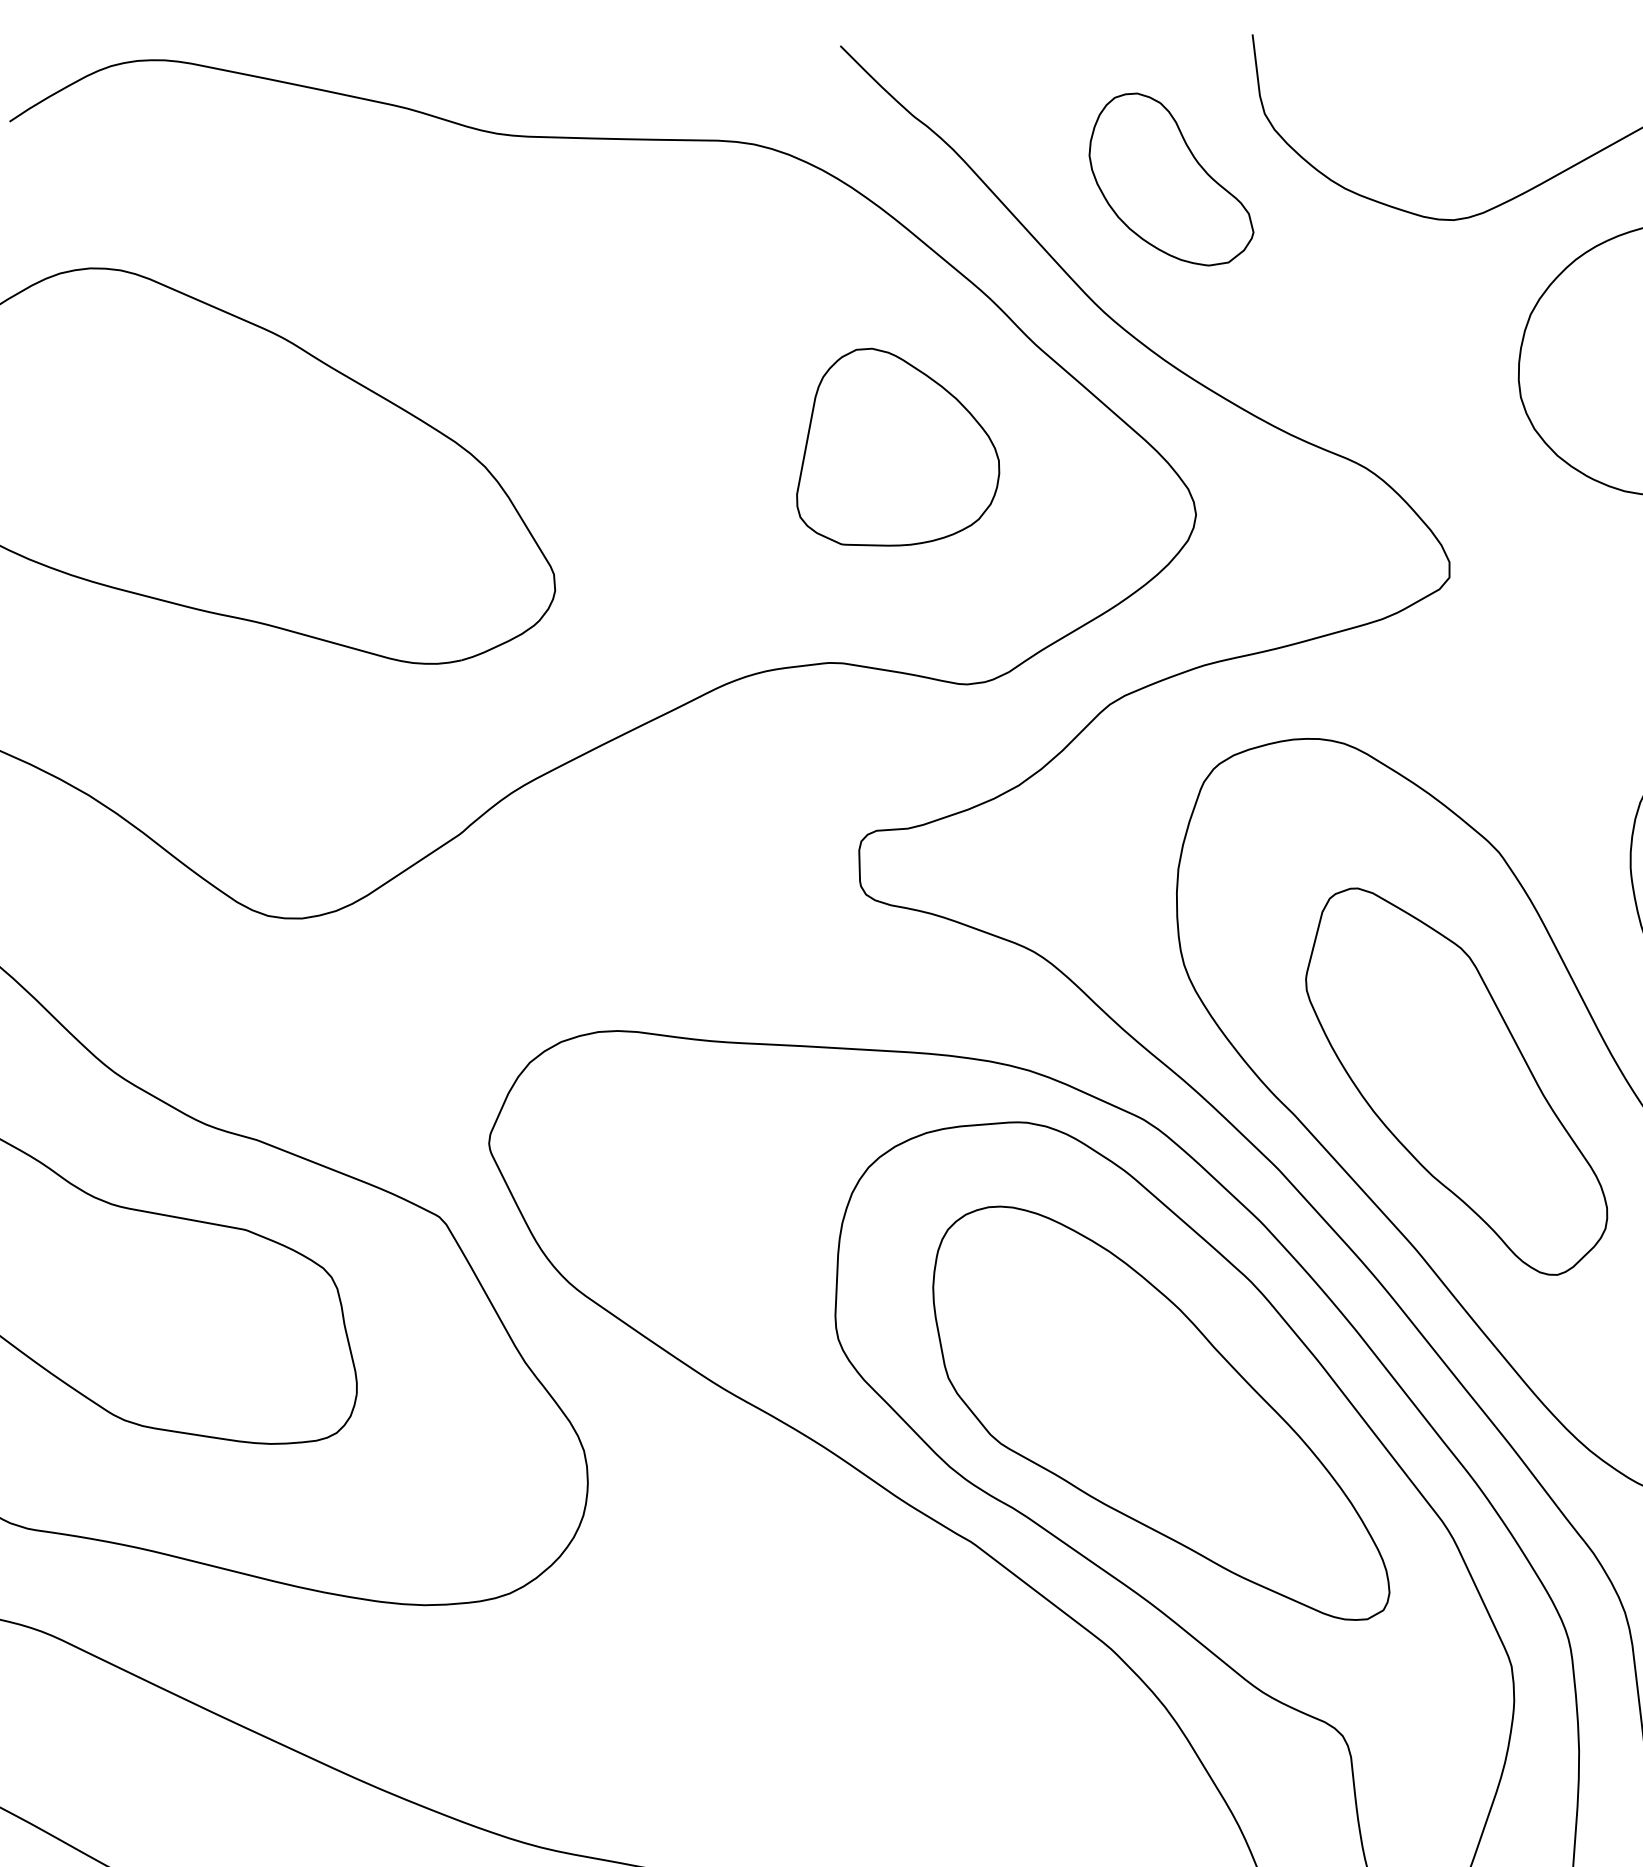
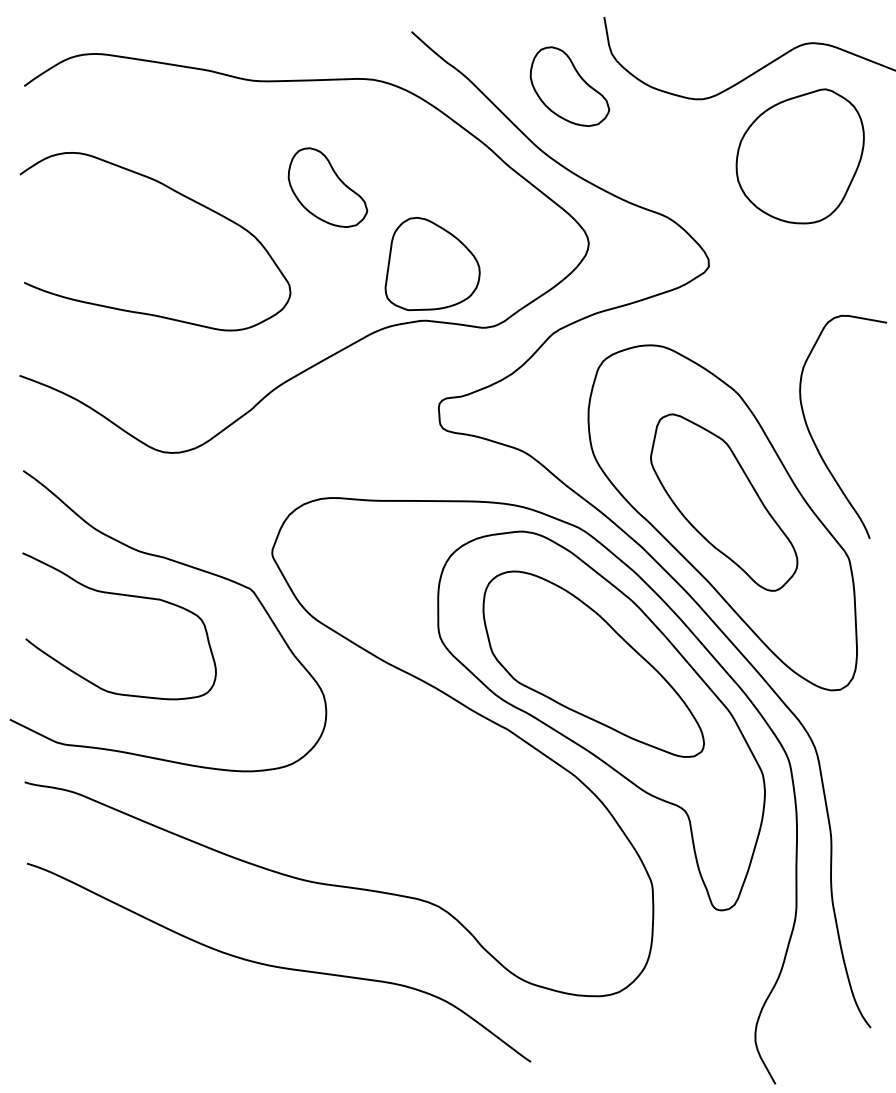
part: (645, 369) -> (327, 187), added
part: (899, 447) -> (432, 263), moved

